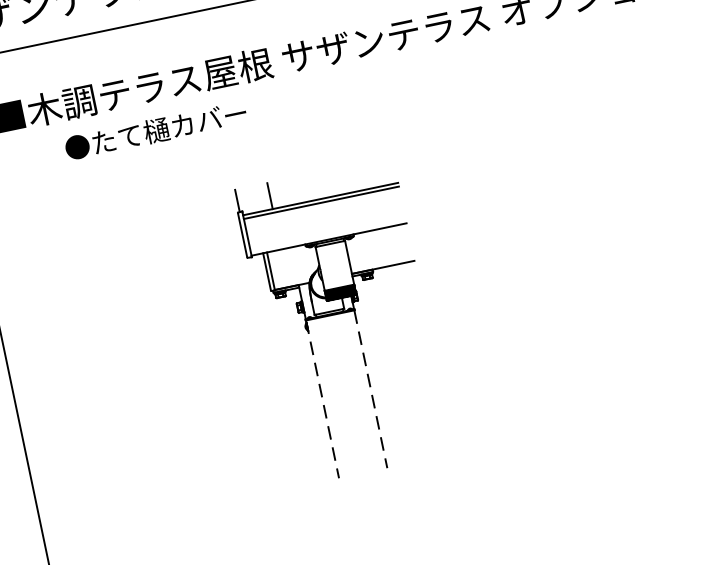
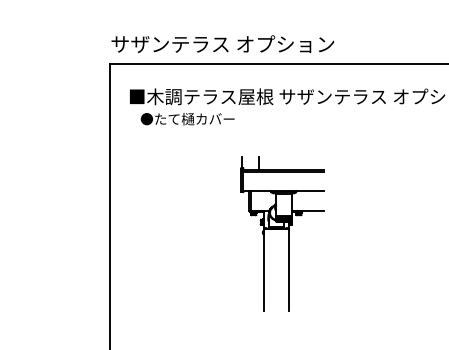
text: (155, 131) -> (187, 119), moved
line: (370, 389) -> (288, 270), dashed -> solid
line: (322, 399) -> (263, 270), dashed -> solid

